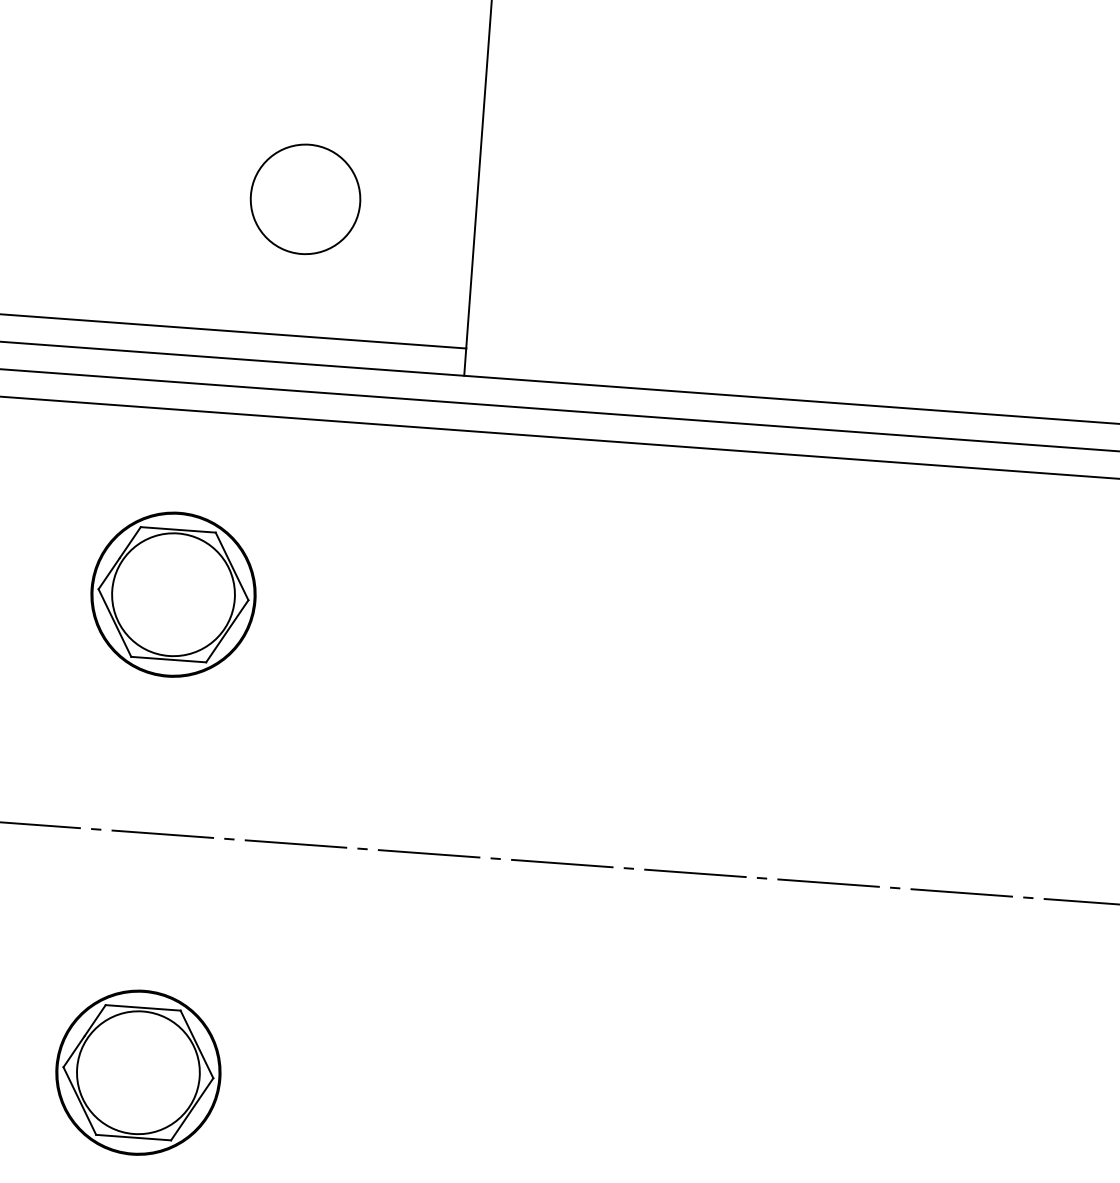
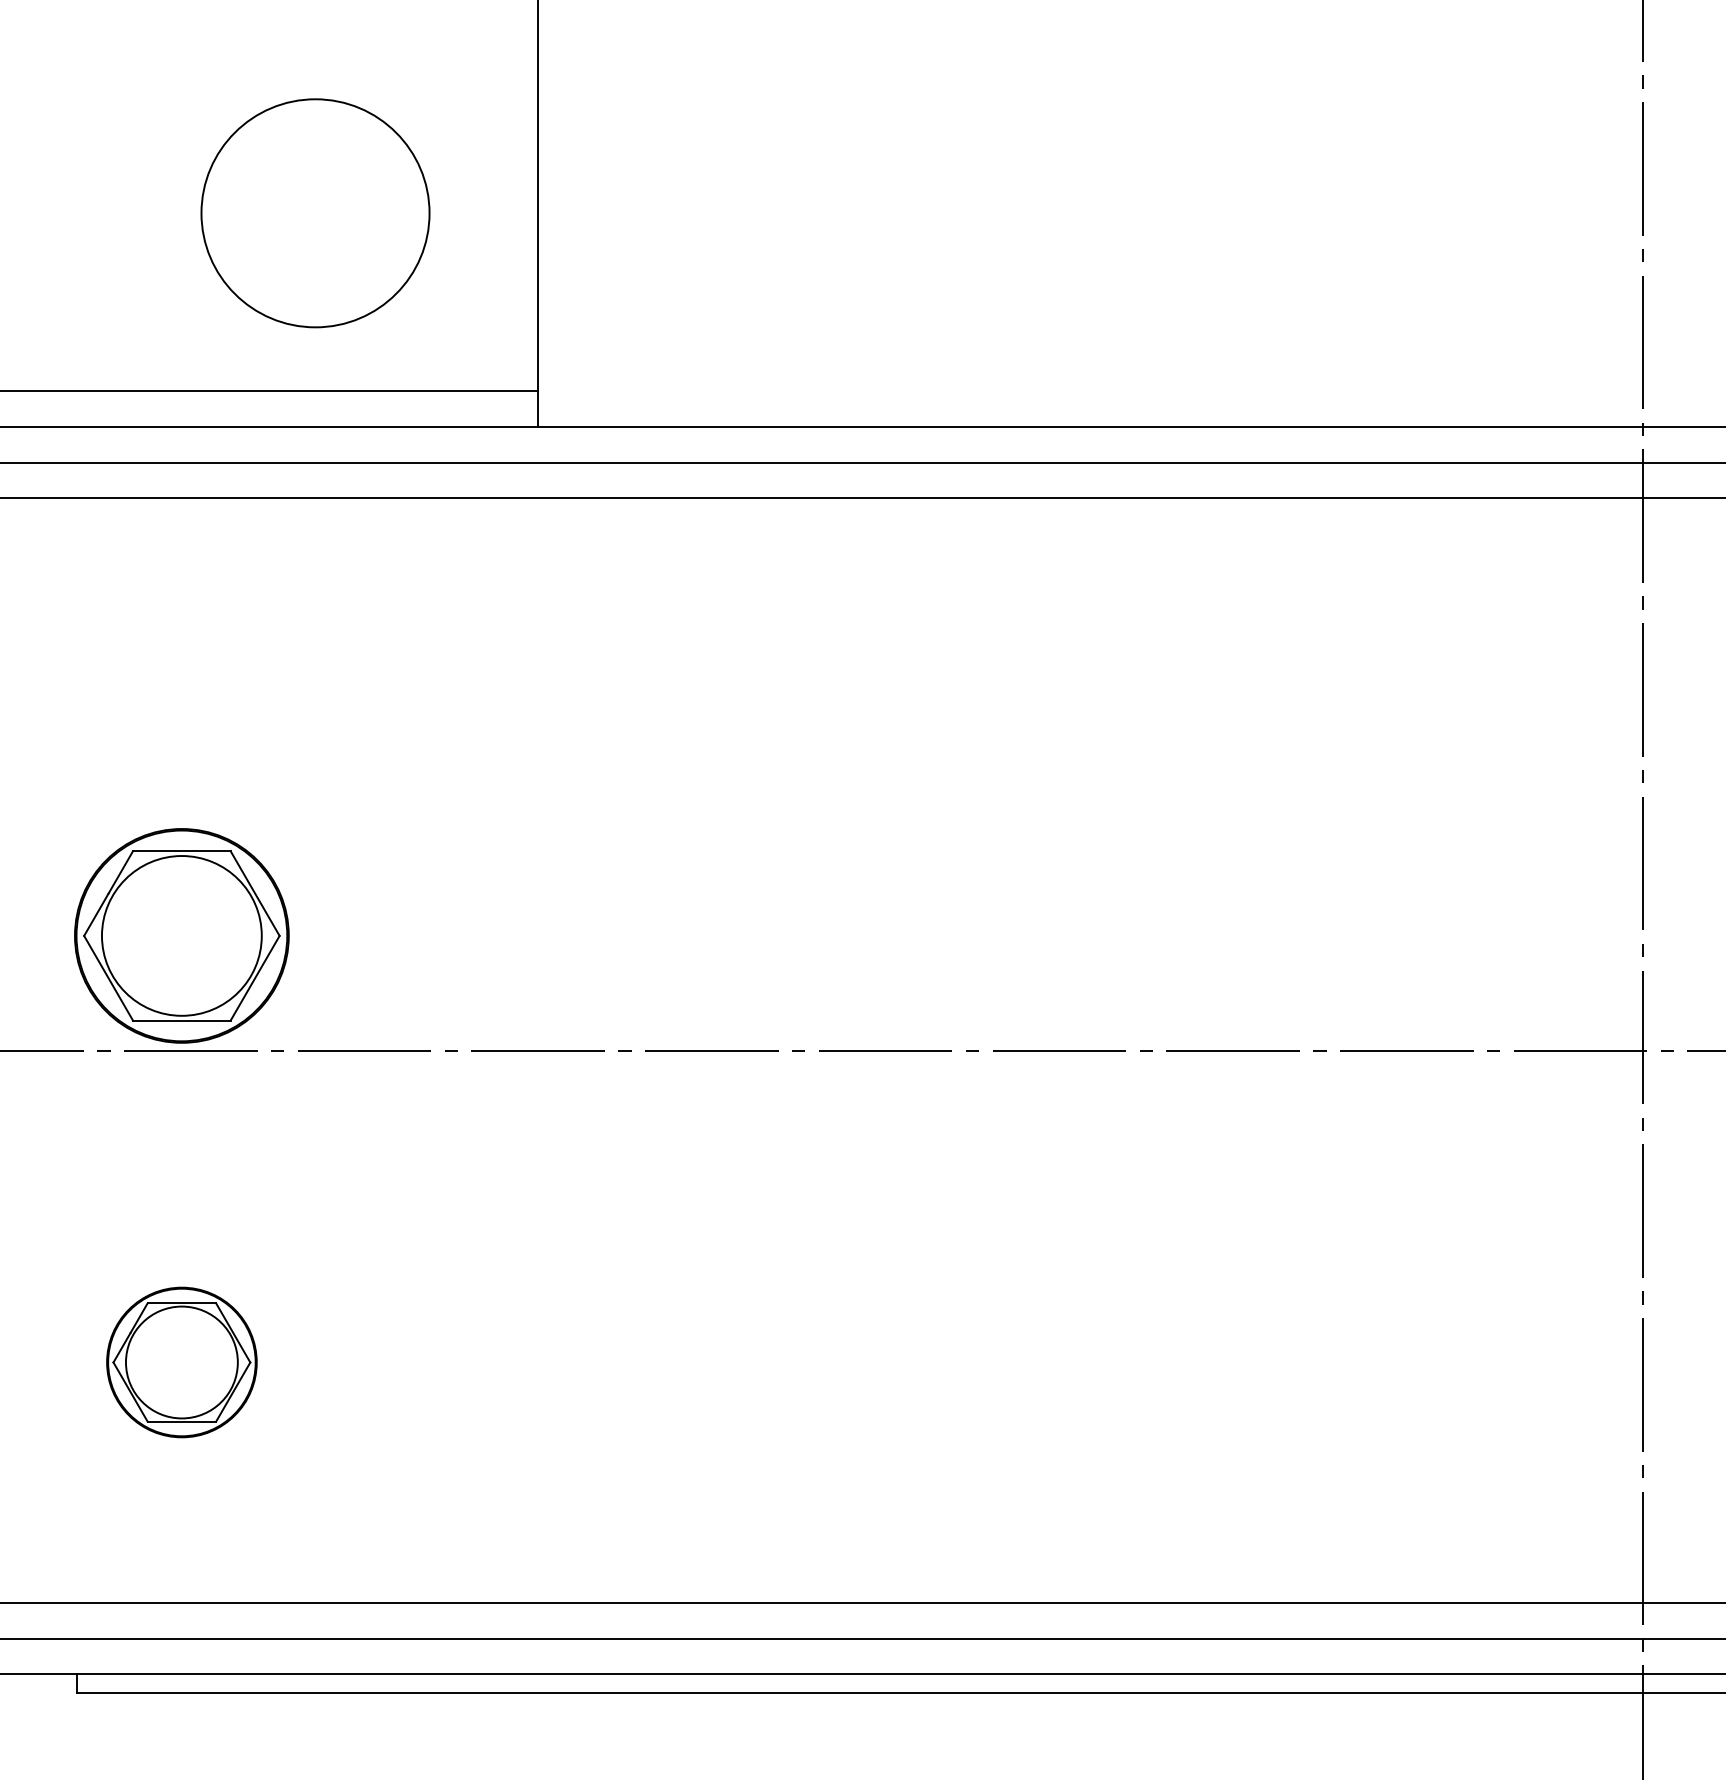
circle: (305, 199) -> (315, 213), size x1.6
part: (173, 594) -> (181, 935), moved
part: (138, 1072) -> (181, 1362), size x0.7

